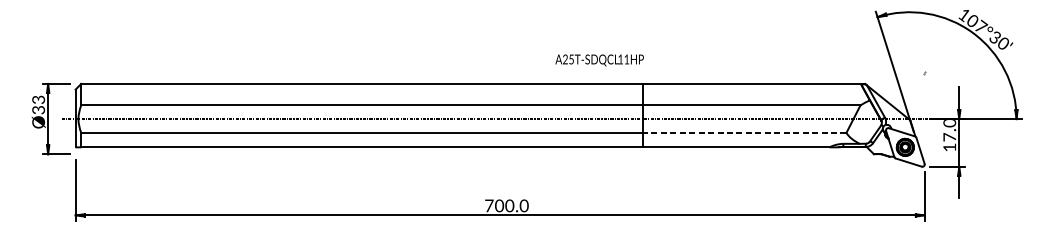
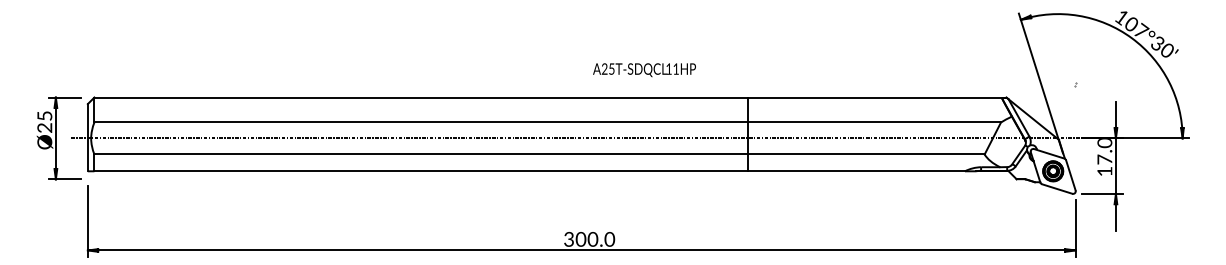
text: (599, 60) -> (644, 70), moved
text: (38, 104) -> (44, 121), Ø33 -> Ø25
line: (744, 132) -> (865, 154), dashed -> solid
text: (489, 205) -> (569, 238), 700.0 -> 300.0

